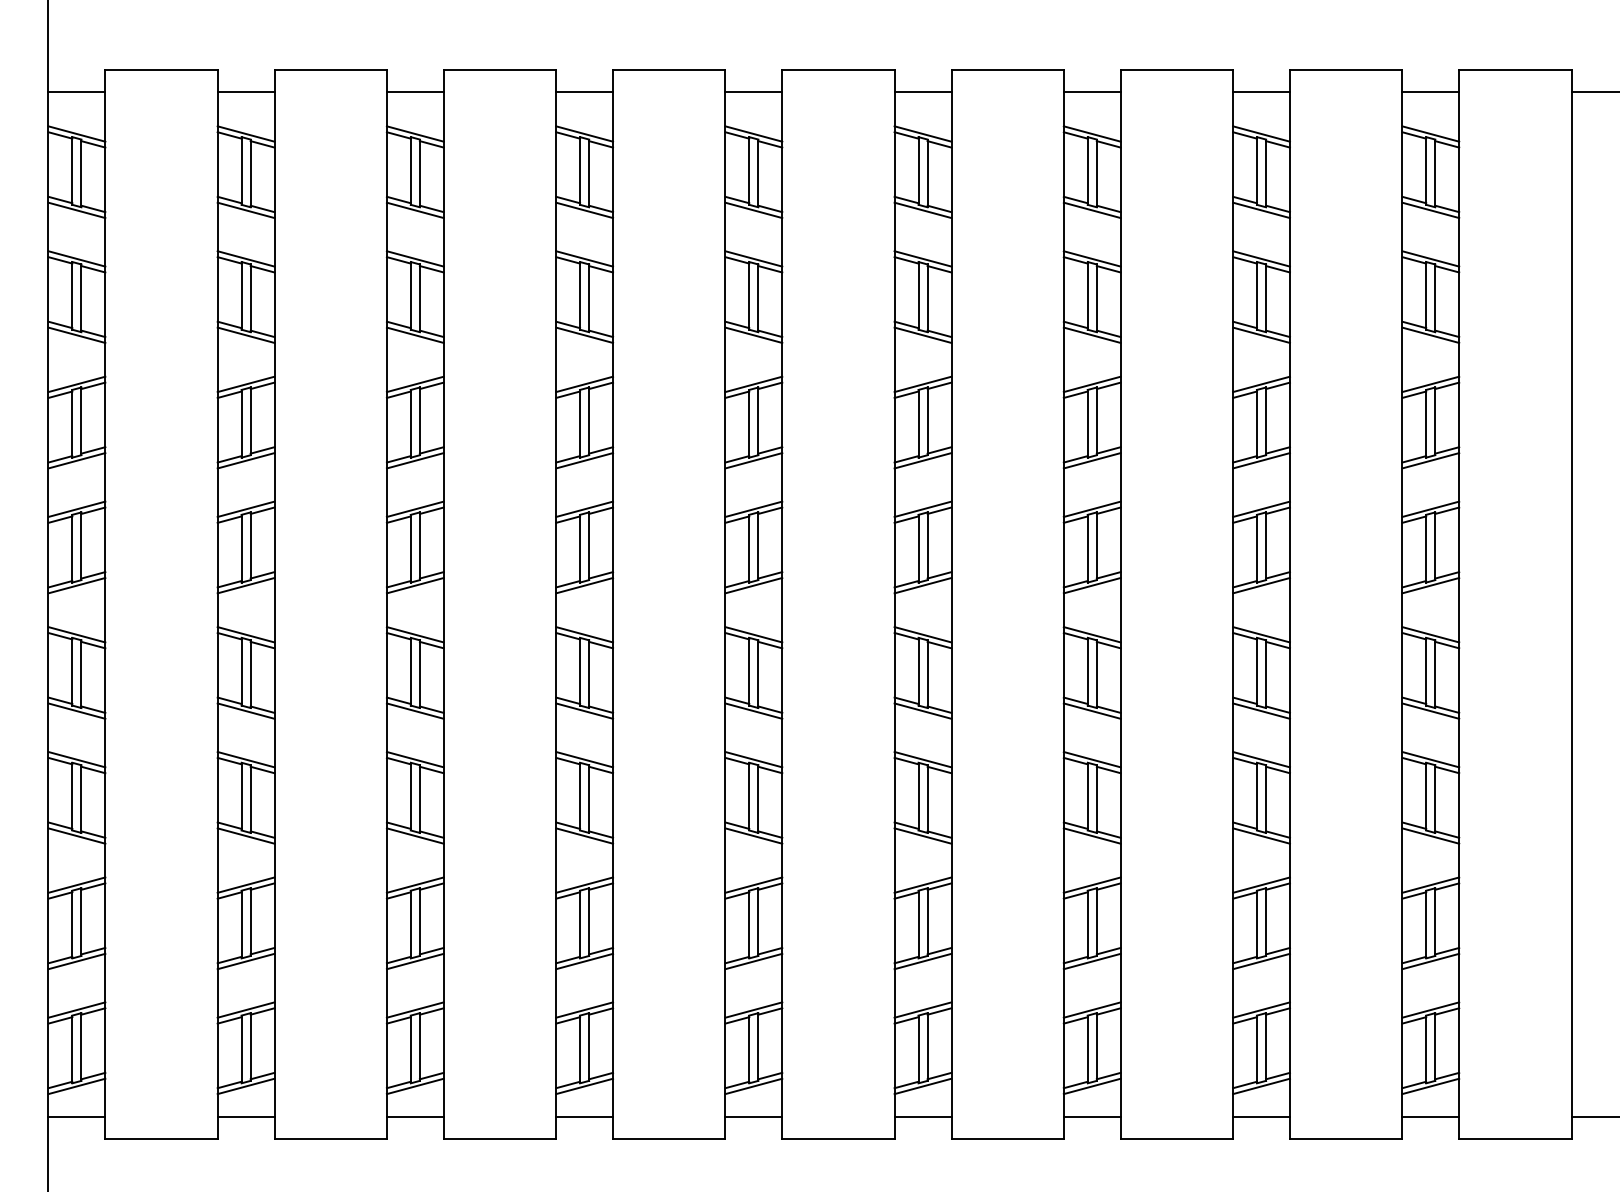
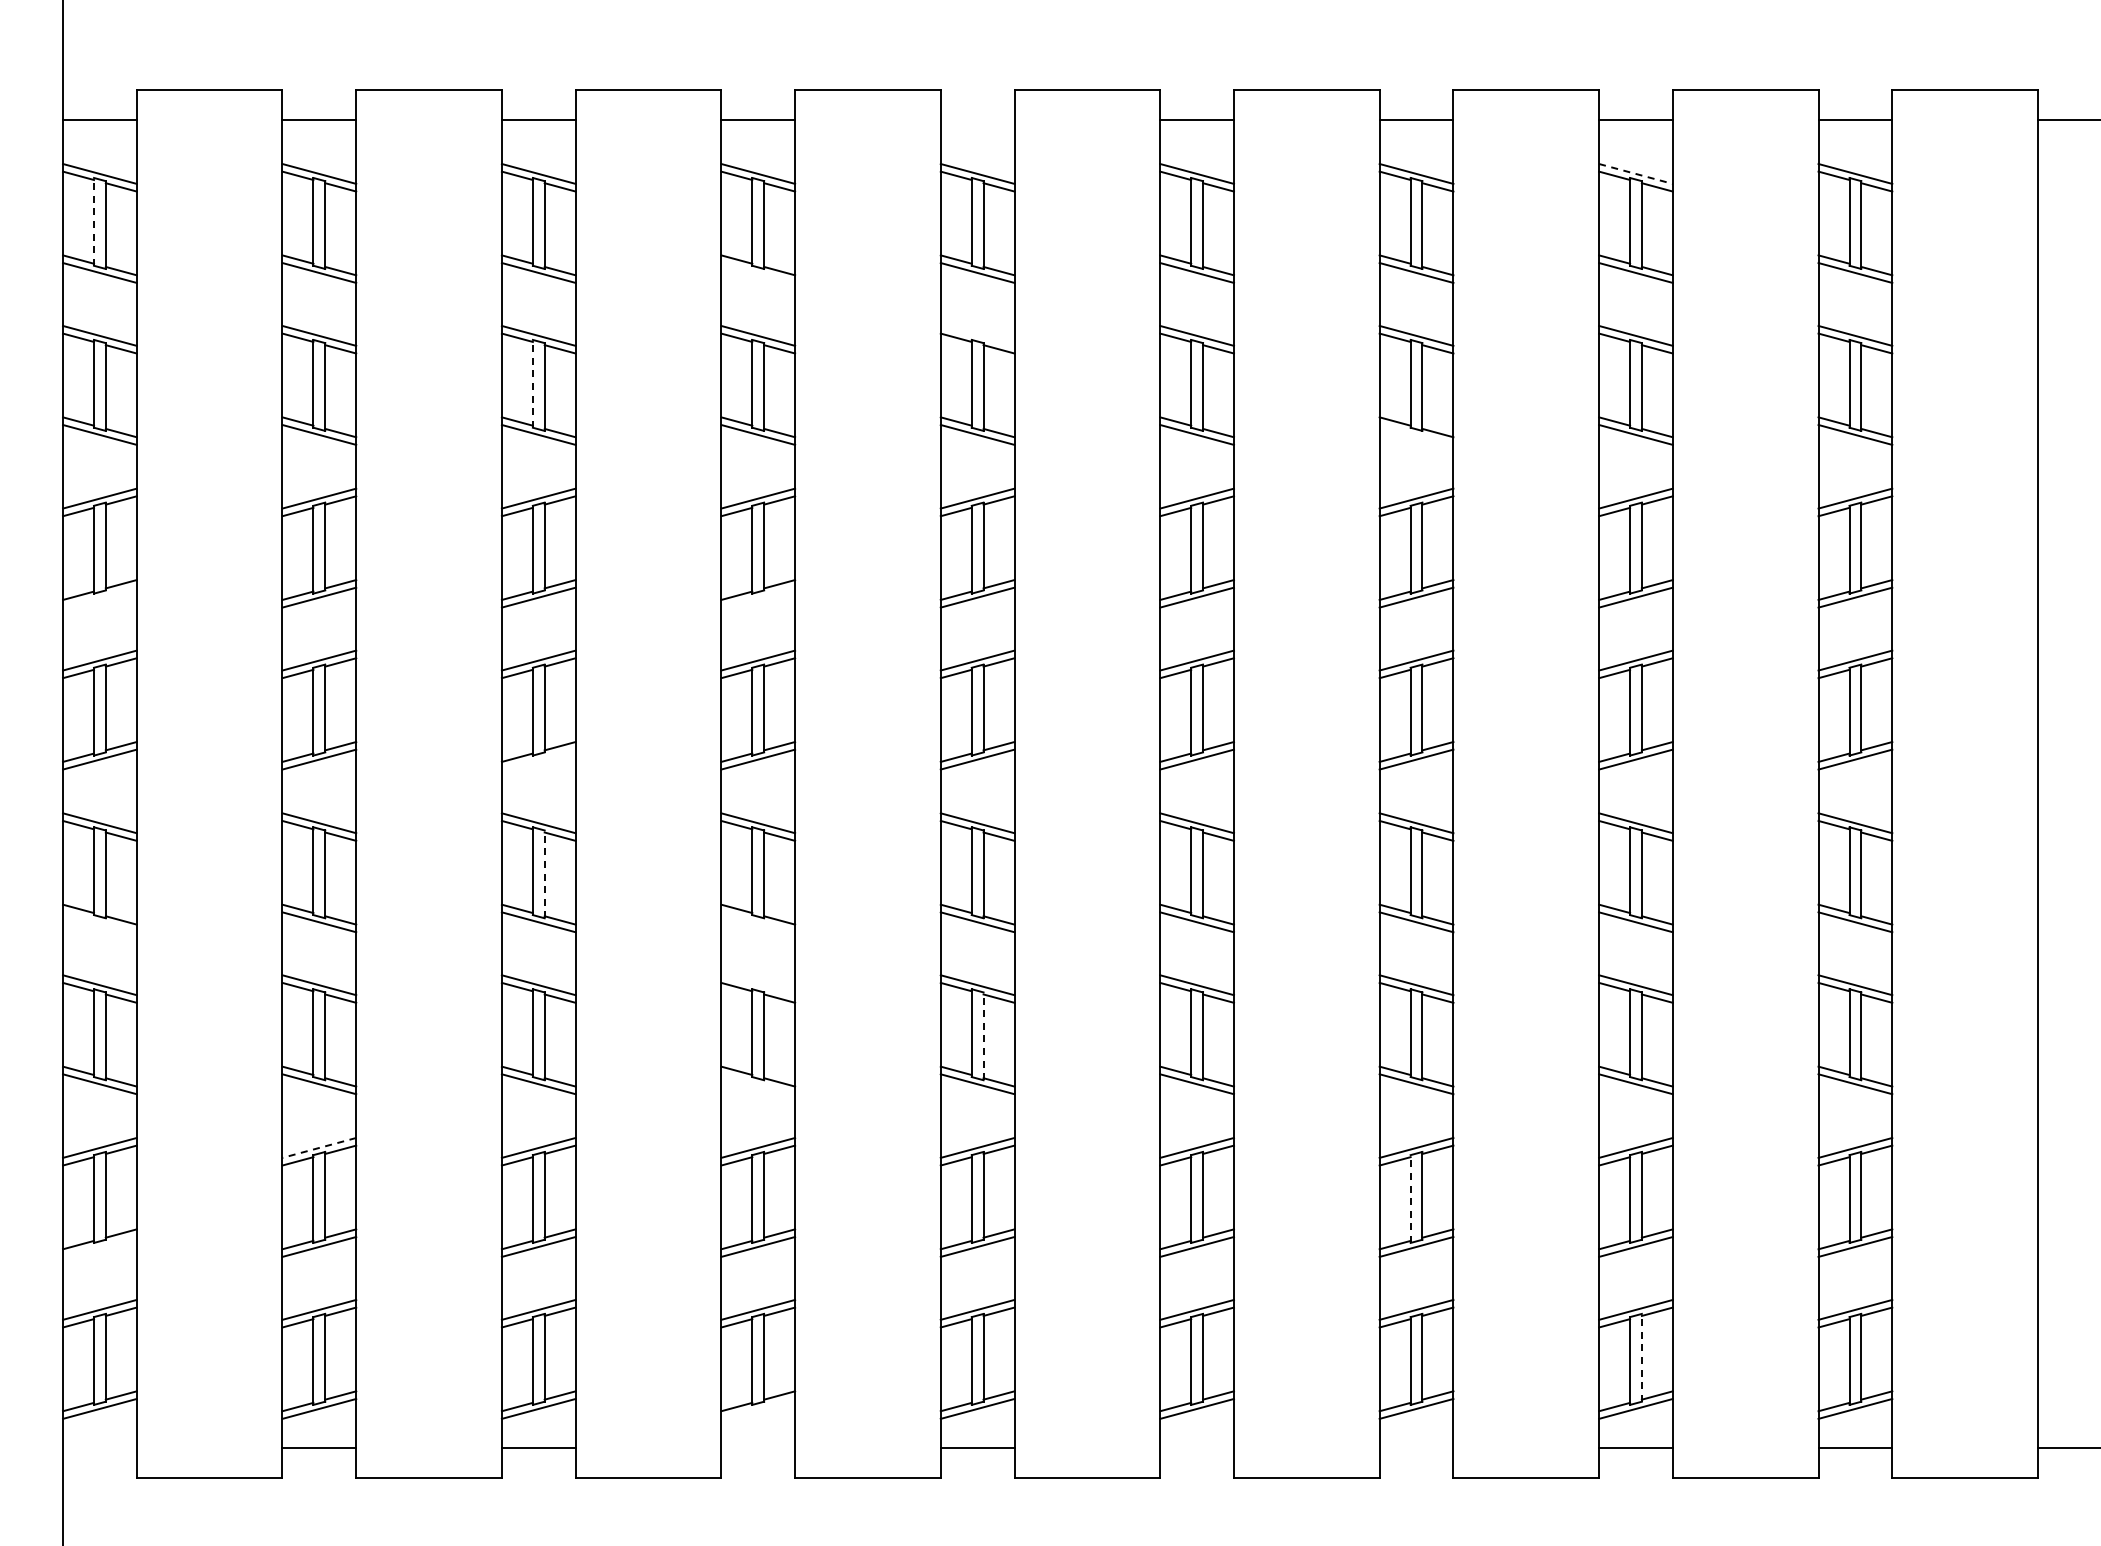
line: (753, 92) -> (977, 119), removed
line: (1261, 134) -> (1636, 174), solid -> dashed
line: (72, 170) -> (94, 221), solid -> dashed
line: (584, 210) -> (758, 272), removed
line: (753, 258) -> (977, 335), removed
line: (410, 295) -> (532, 383), solid -> dashed
line: (1092, 334) -> (1416, 434), removed
line: (76, 460) -> (99, 597), removed
line: (584, 460) -> (758, 597), removed
line: (415, 585) -> (538, 759), removed
line: (419, 674) -> (544, 874), solid -> dashed
line: (76, 711) -> (99, 922), removed
line: (584, 711) -> (758, 922), removed
line: (584, 759) -> (758, 985), removed
line: (758, 799) -> (983, 1036), solid -> dashed
line: (584, 836) -> (758, 1084), removed
line: (245, 885) -> (318, 1148), solid -> dashed
line: (1087, 924) -> (1410, 1199), solid -> dashed
line: (76, 961) -> (99, 1246), removed
line: (1265, 1046) -> (1641, 1357), solid -> dashed
line: (584, 1086) -> (758, 1408), removed
line: (76, 1116) -> (99, 1448), removed
line: (584, 1116) -> (758, 1448), removed
line: (923, 1116) -> (1197, 1448), removed
line: (1092, 1116) -> (1416, 1448), removed

